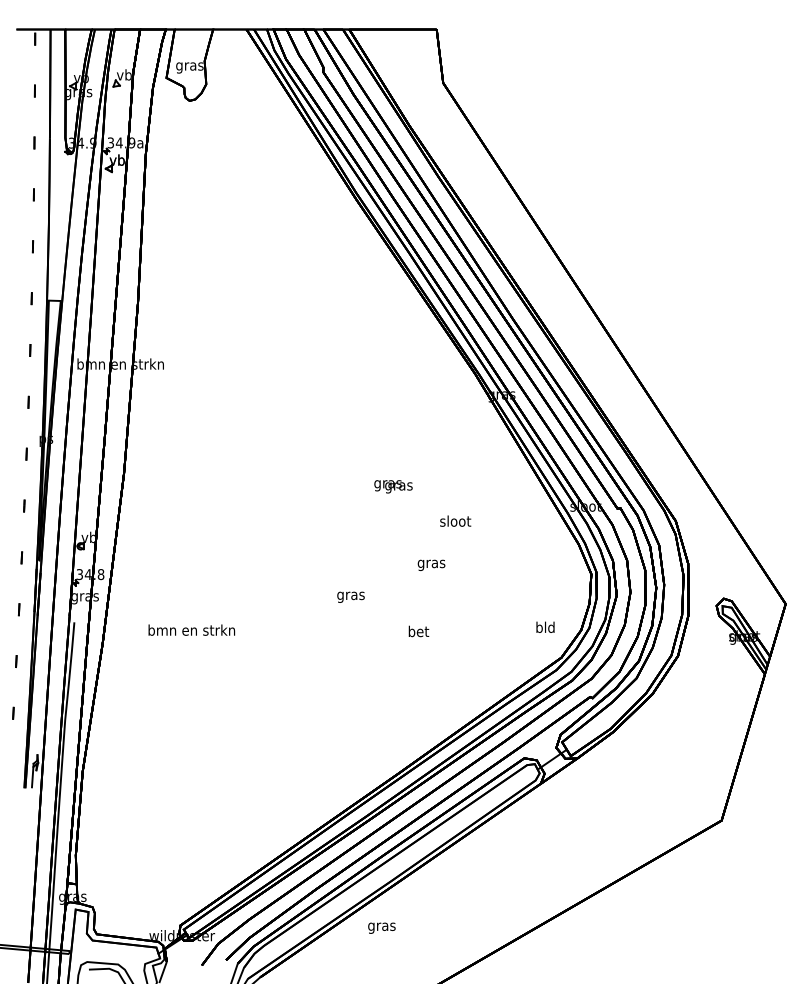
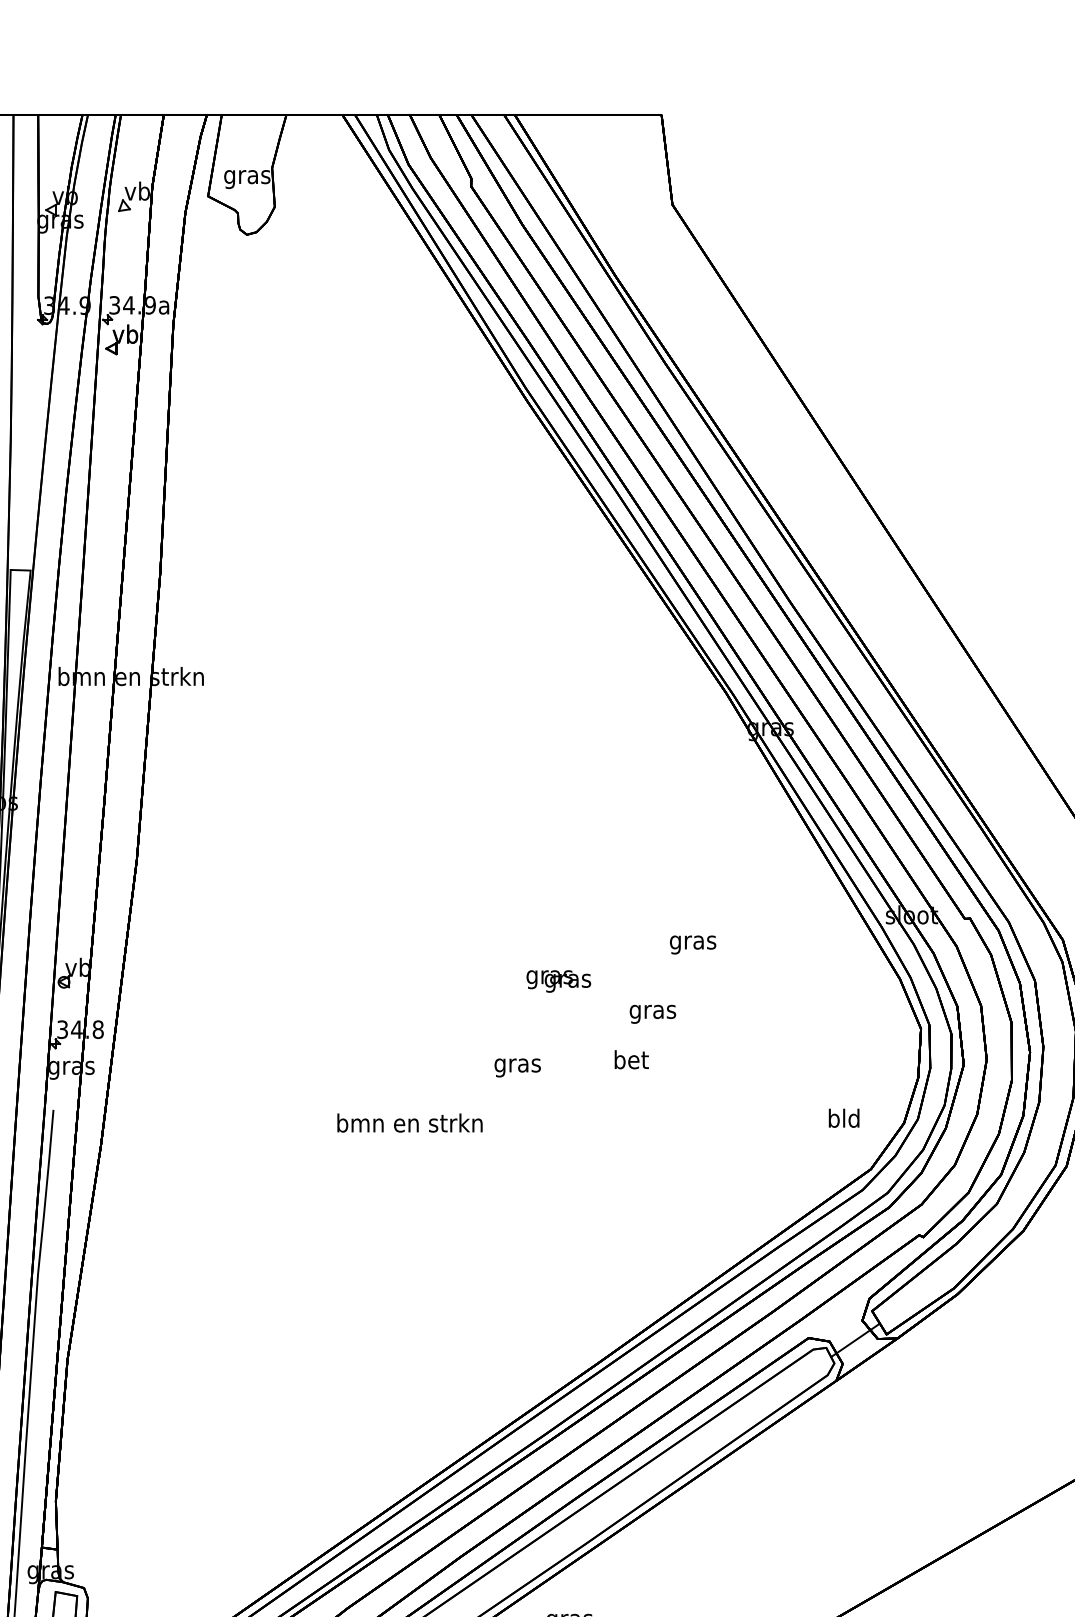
text: (393, 486) -> (558, 980), moved
text: (455, 522) -> (693, 942), sloot -> gras
text: (191, 629) -> (409, 1121), moved
text: (418, 631) -> (630, 1059), moved

